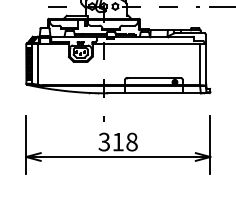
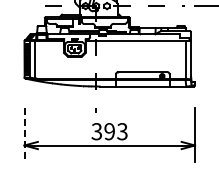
text: (124, 141) -> (115, 131), 318 -> 393
line: (26, 145) -> (24, 134), solid -> dashed

